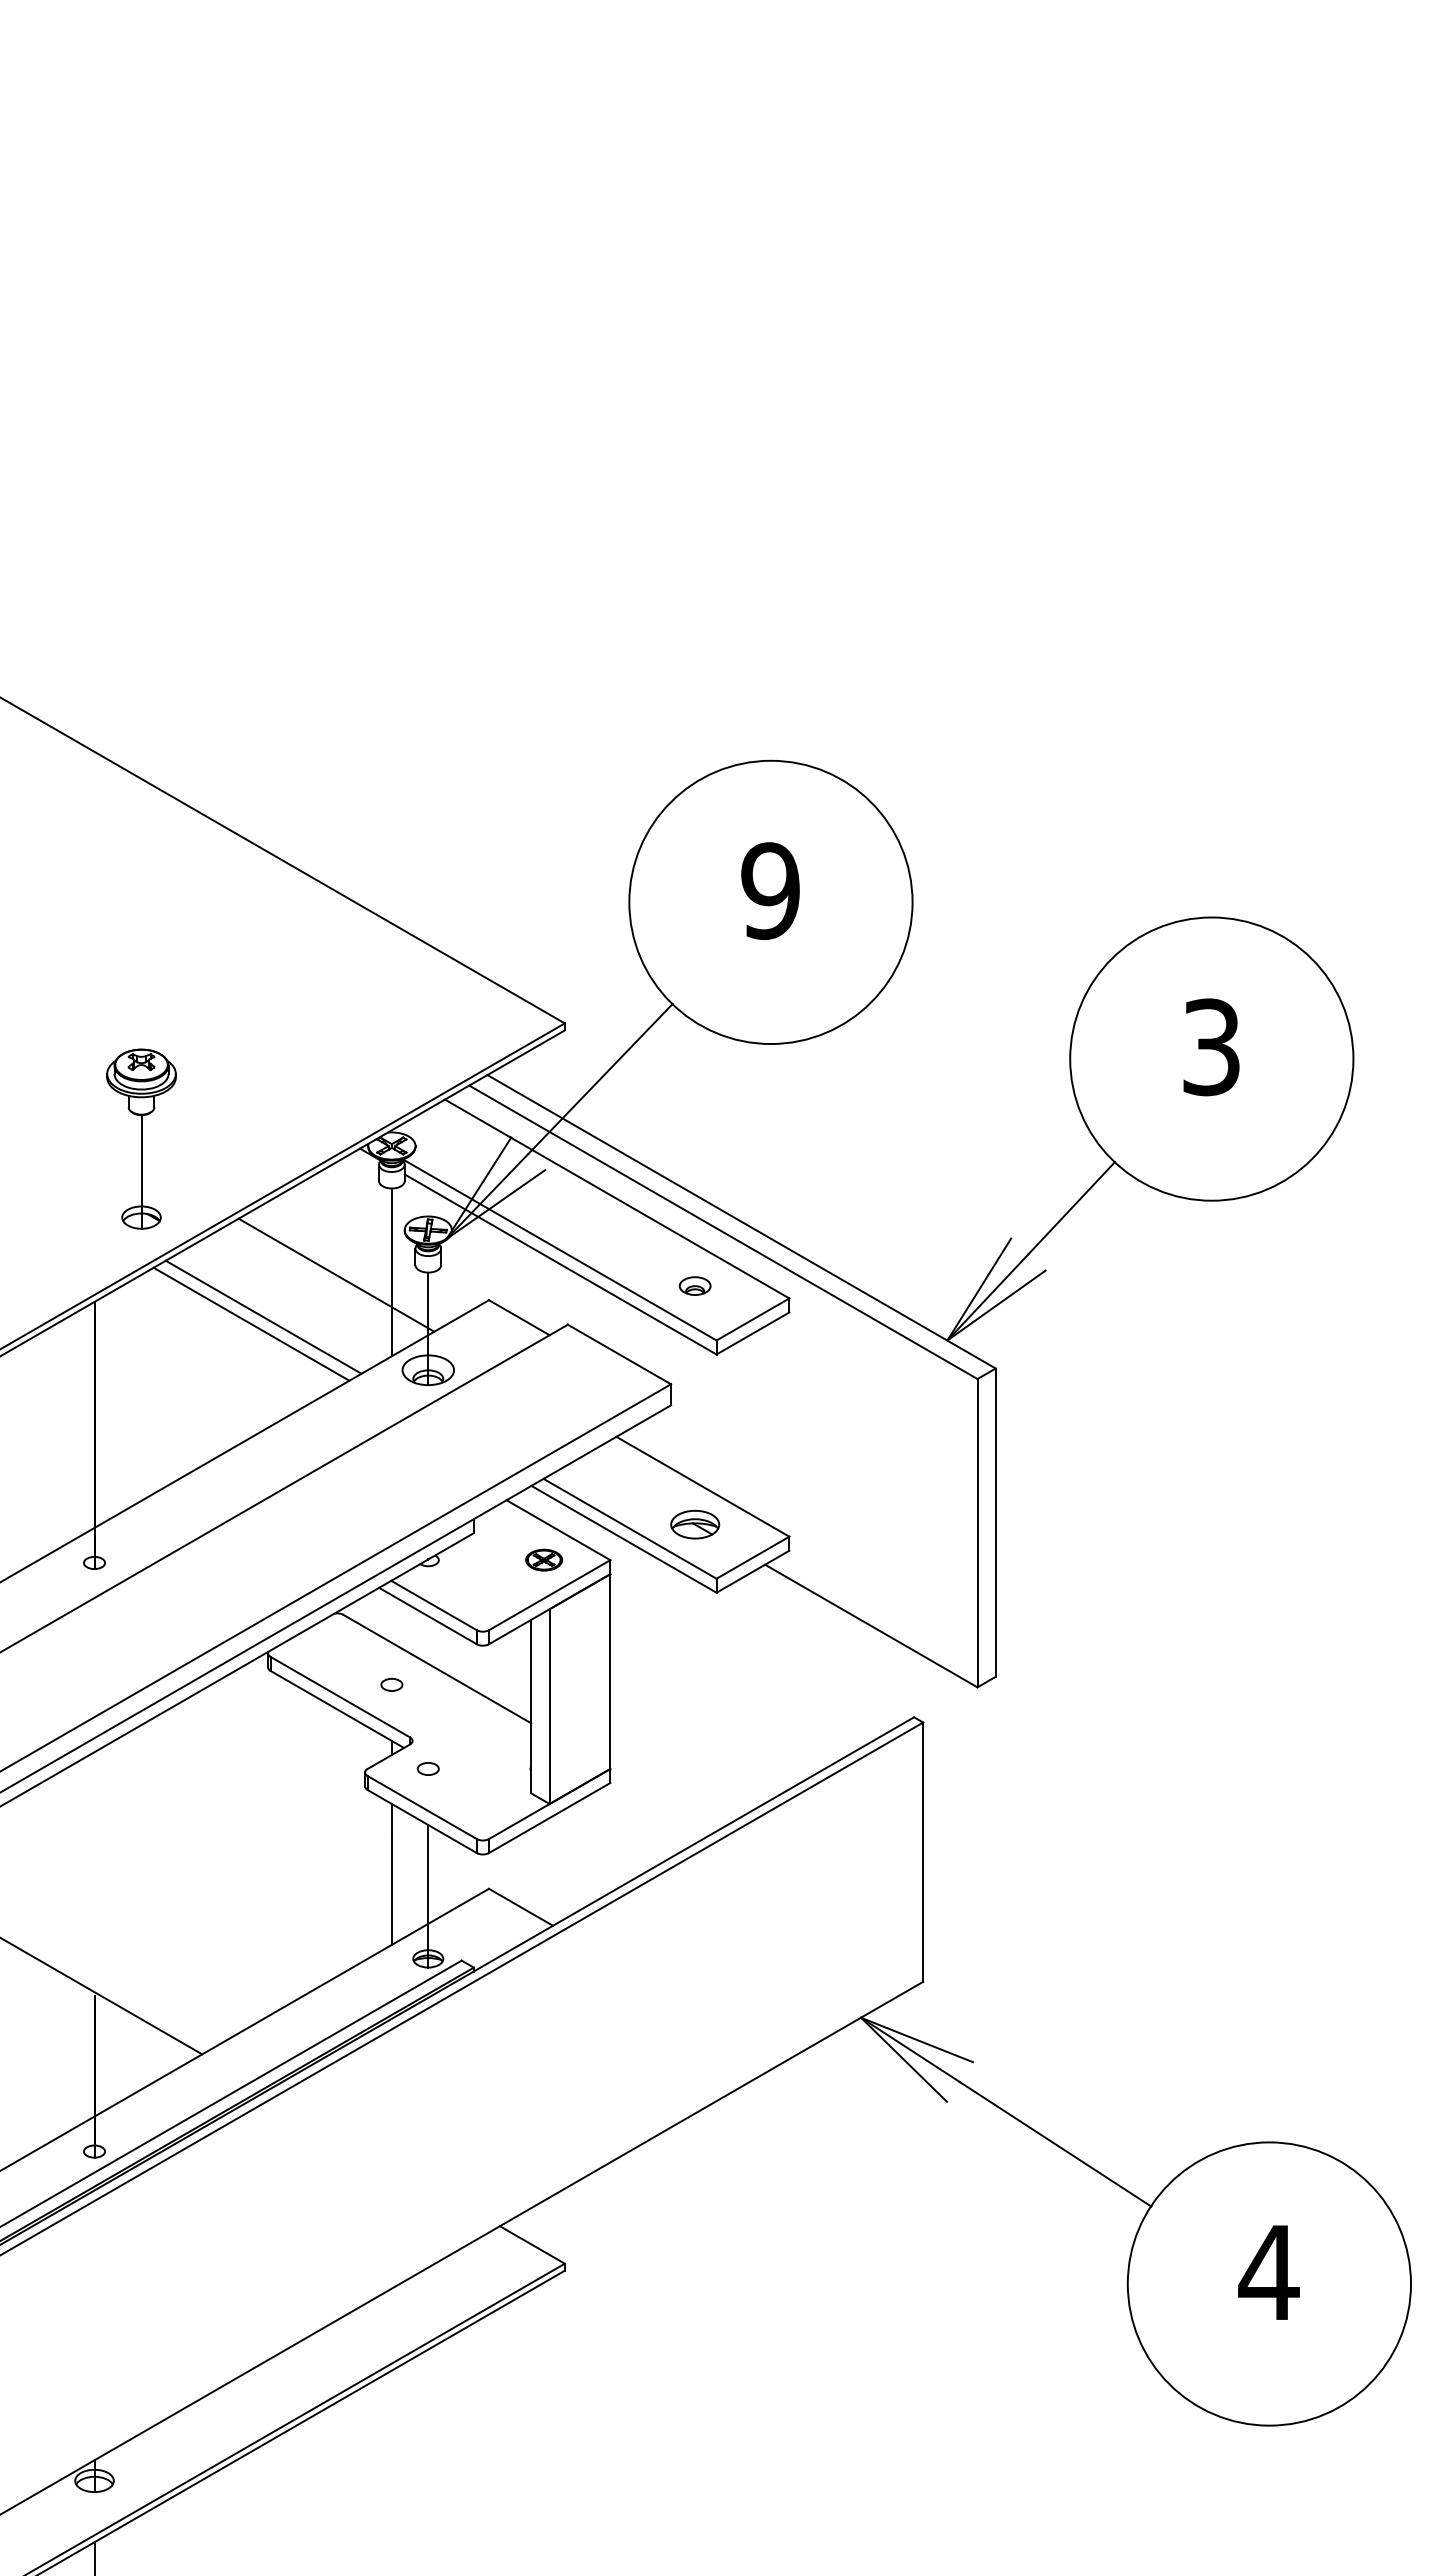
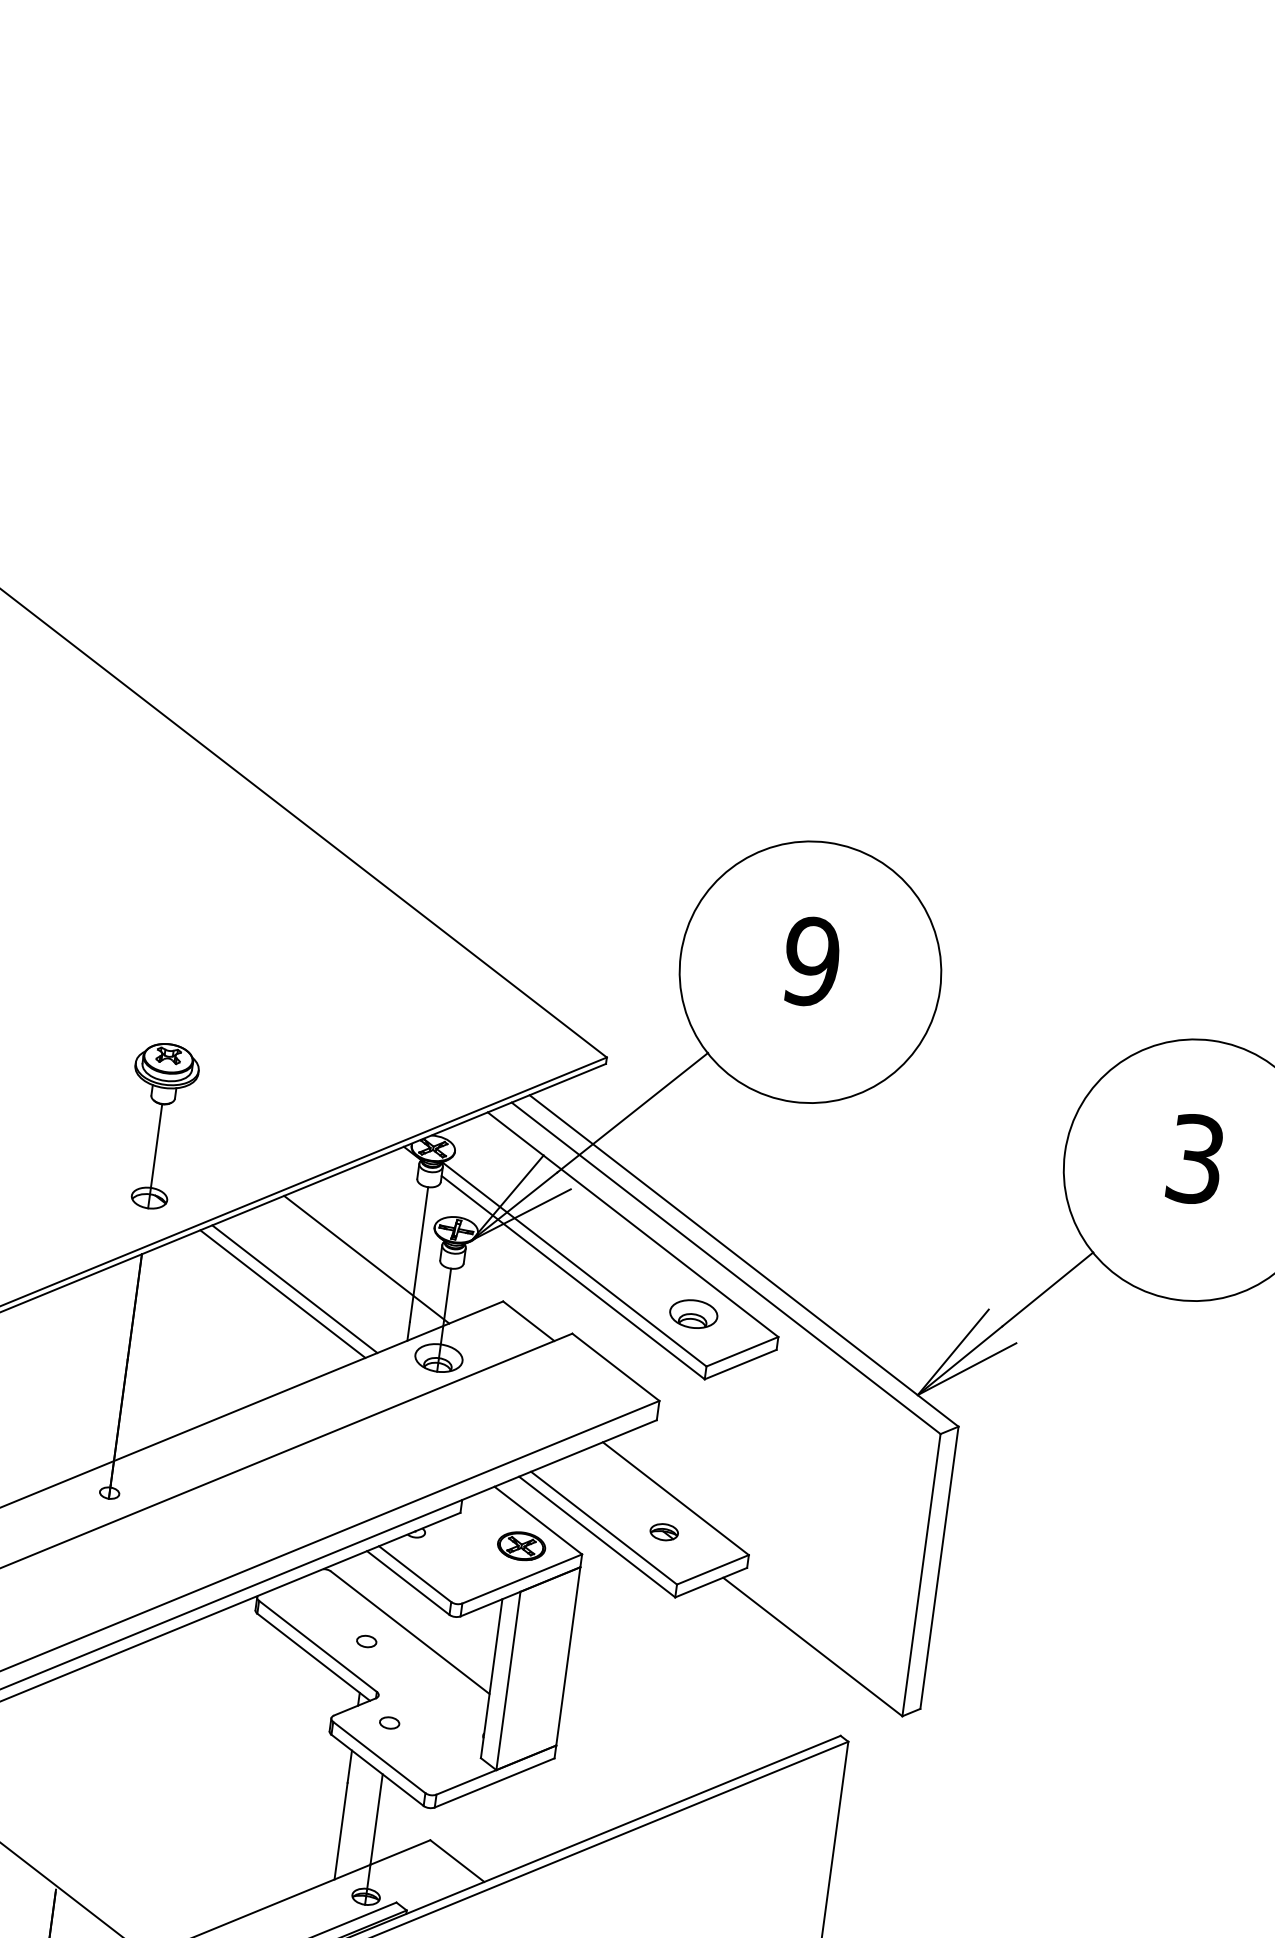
part: (141, 1138) -> (159, 1125), moved
part: (694, 1285) -> (693, 1313), size x1.67
part: (695, 1523) -> (664, 1531), size x0.62
part: (543, 1559) -> (521, 1545), size x1.43

